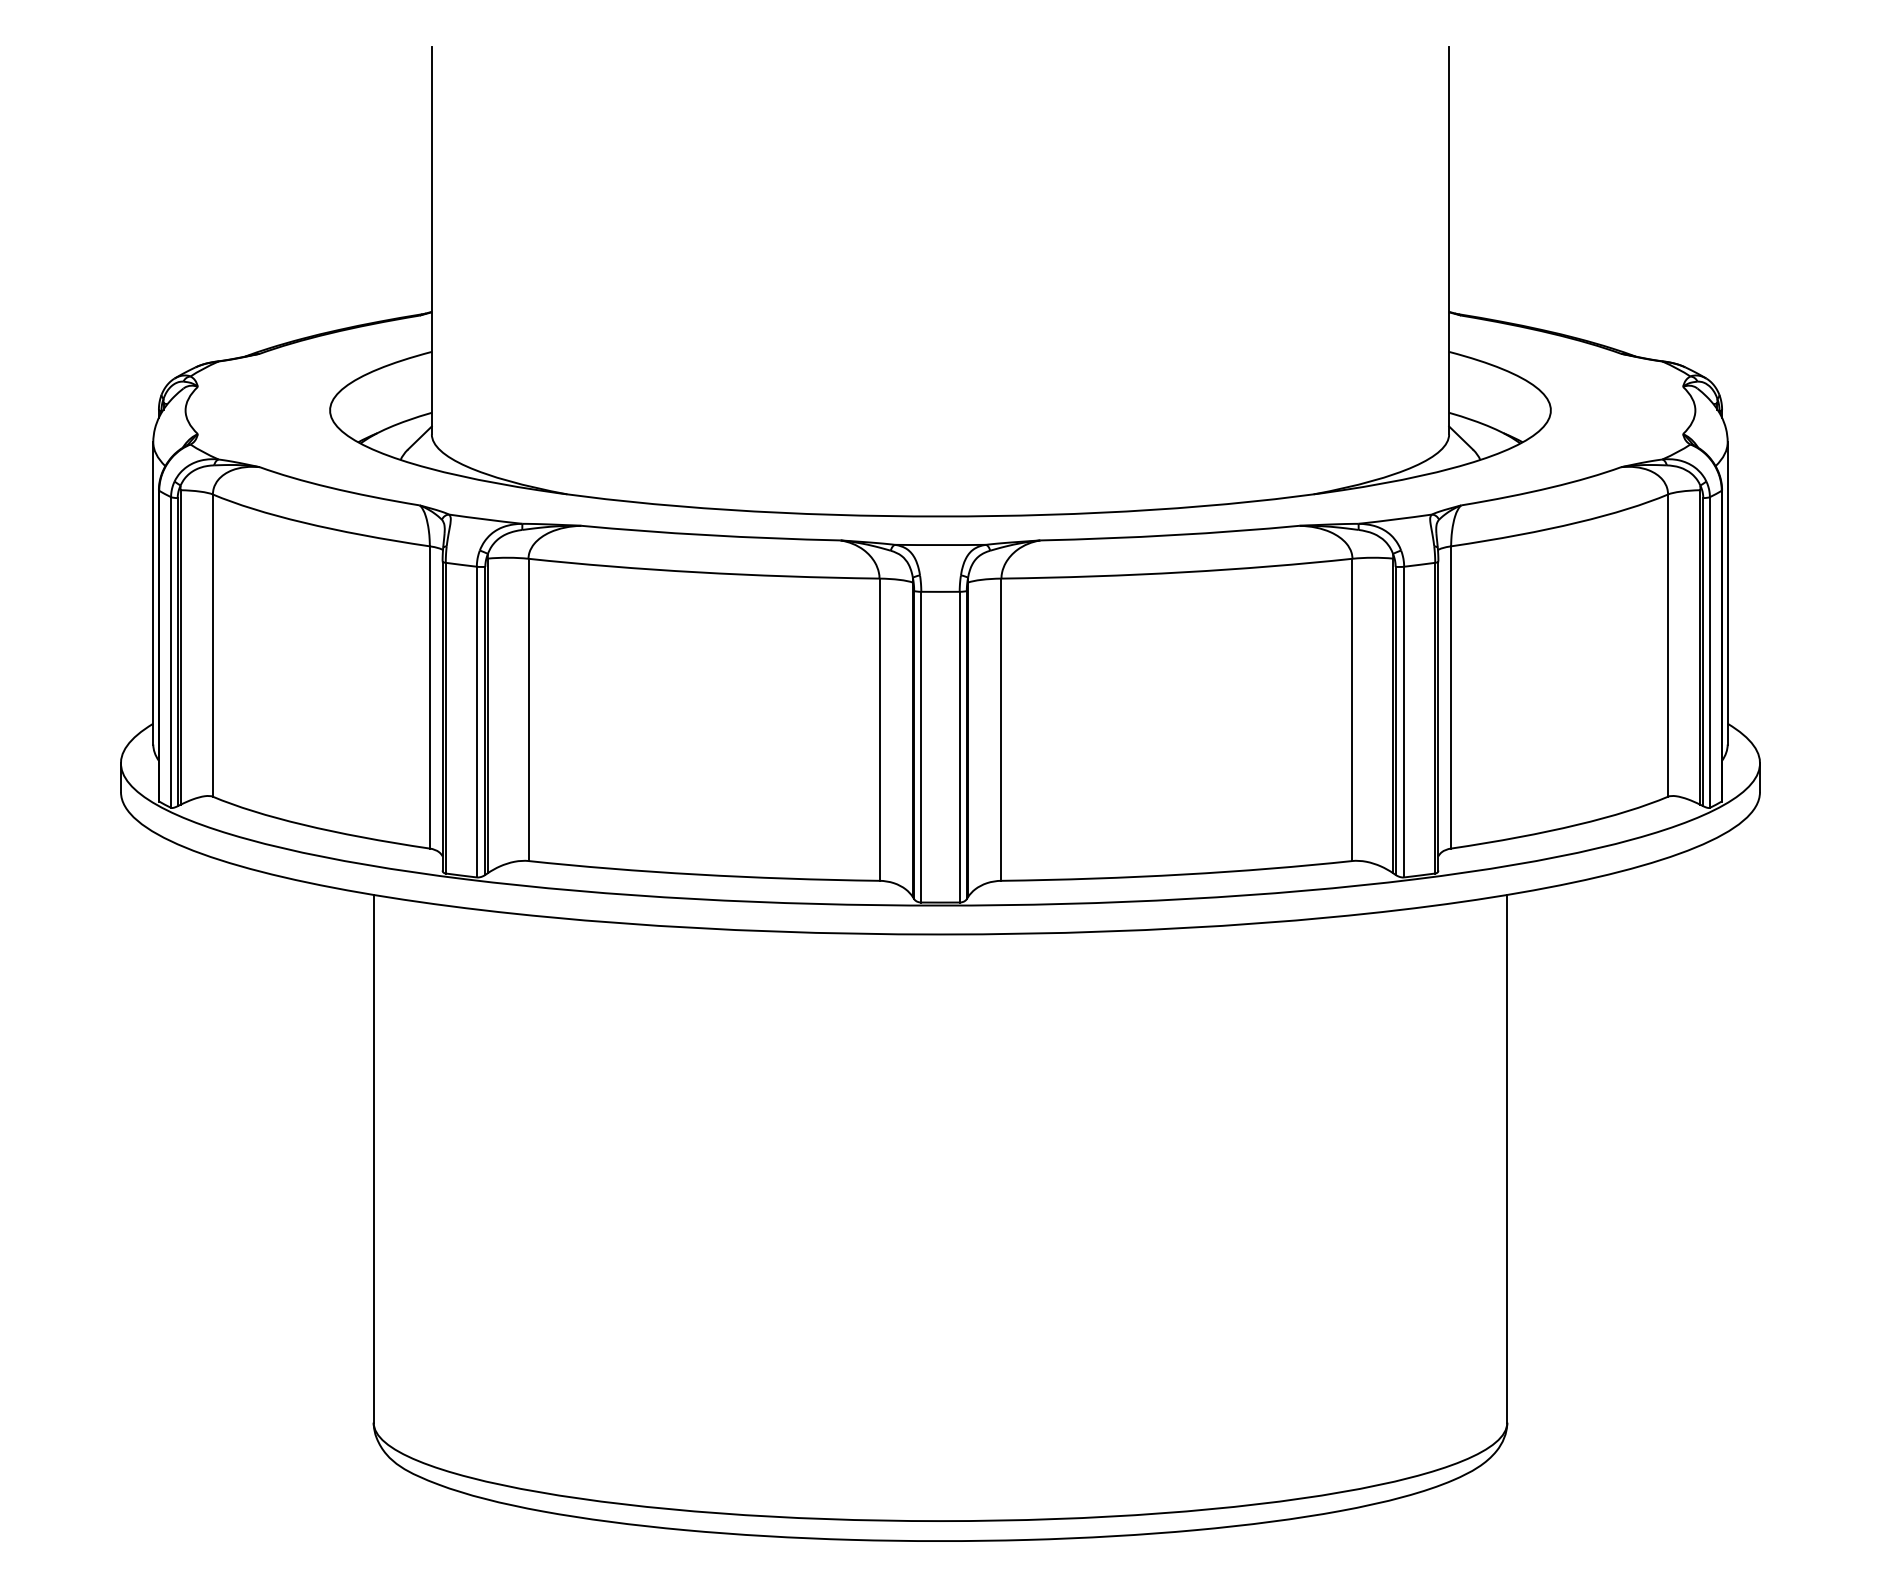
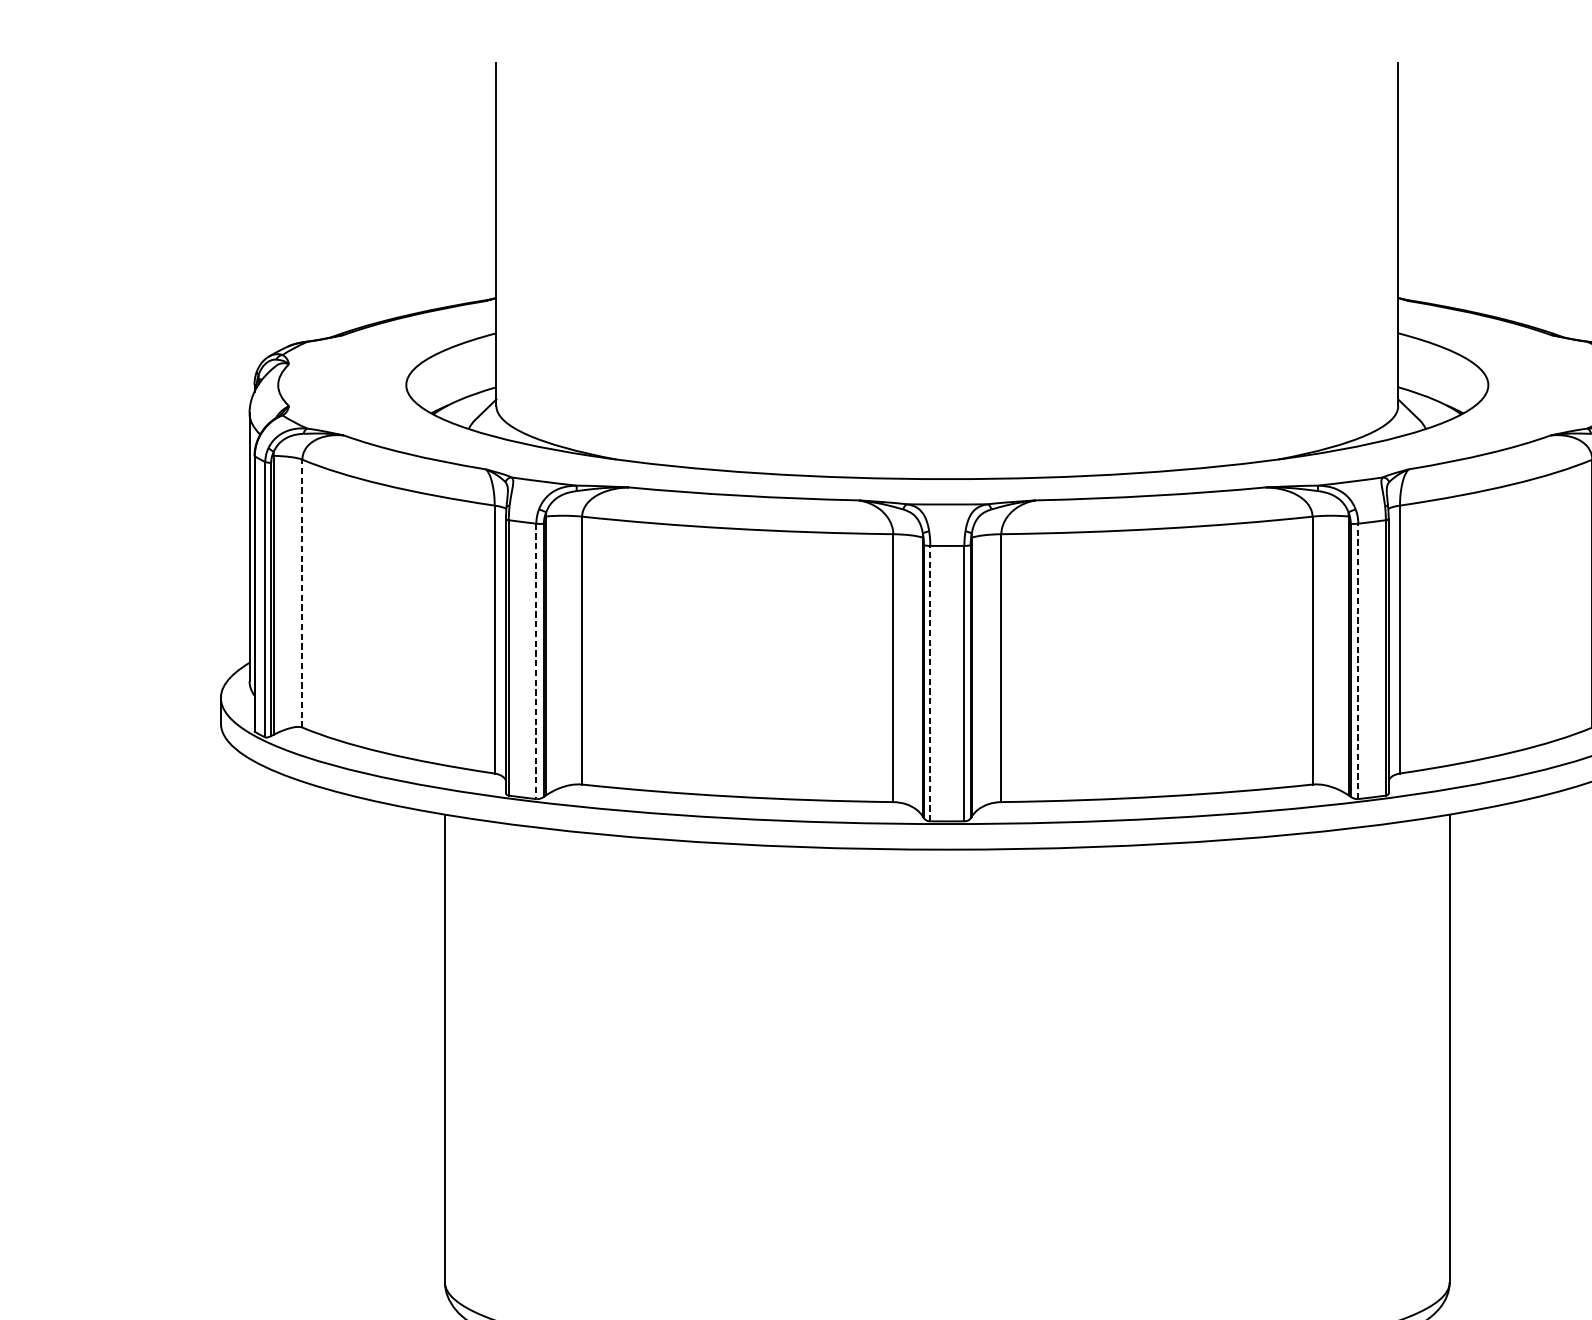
line: (212, 645) -> (302, 593), solid -> dashed
line: (1404, 721) -> (1358, 660), solid -> dashed
line: (476, 722) -> (536, 661), solid -> dashed
line: (921, 746) -> (930, 683), solid -> dashed

